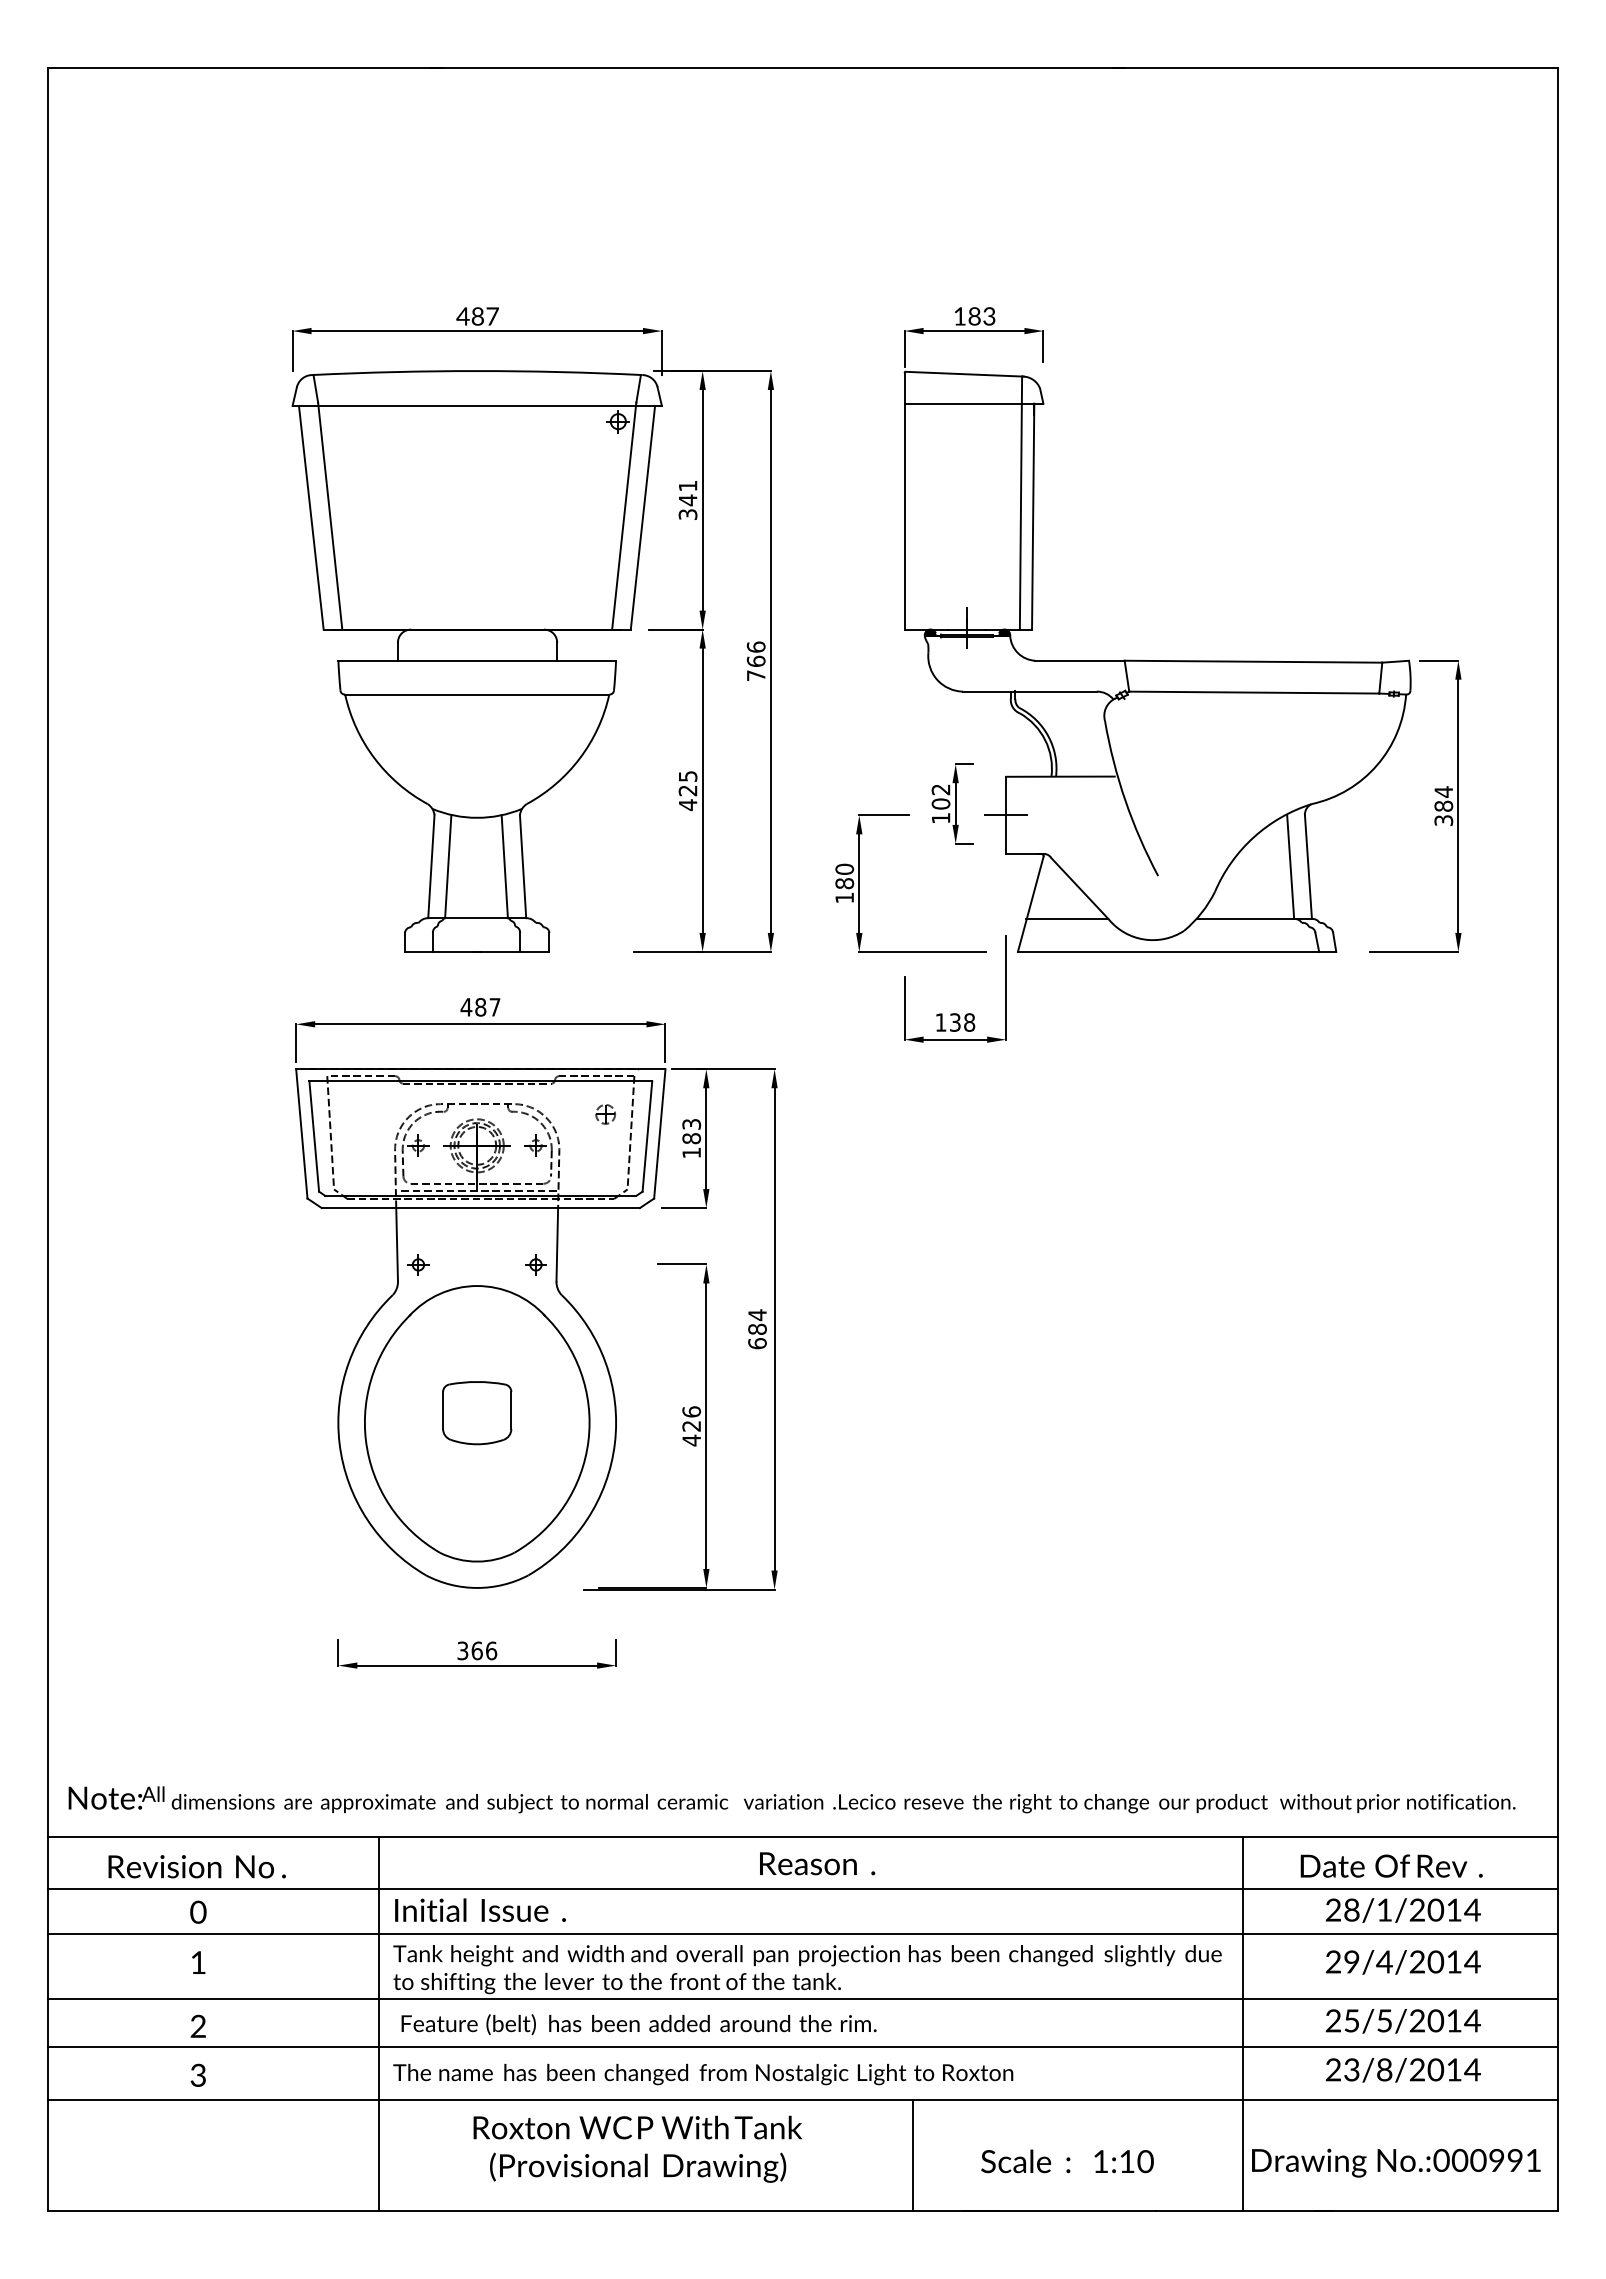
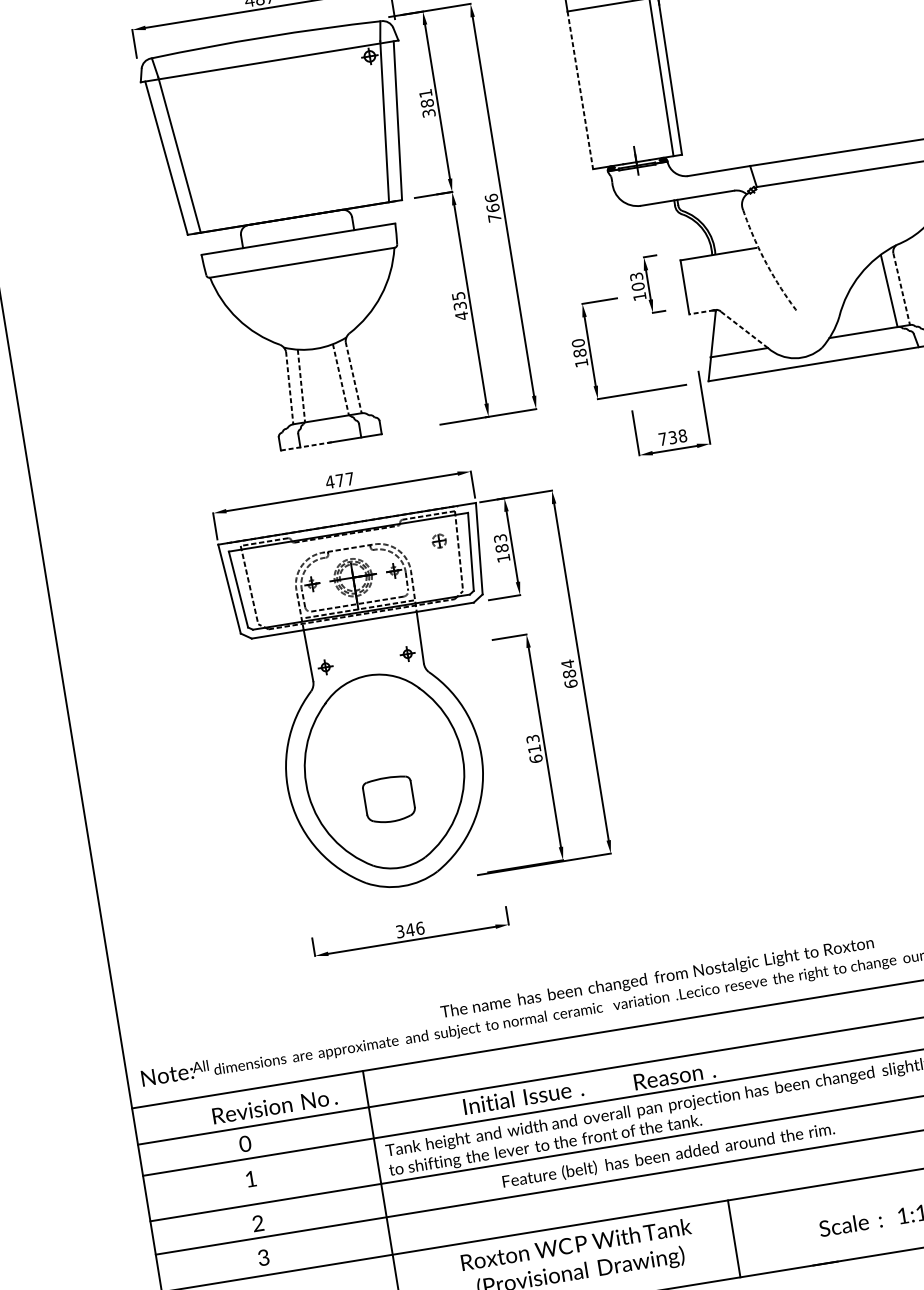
text: (687, 500) -> (427, 103), 341 -> 381
line: (904, 517) -> (580, 90), solid -> dashed
text: (941, 789) -> (636, 276), 102 -> 103
text: (688, 790) -> (460, 305), 425 -> 435
arc: (1125, 800) -> (766, 263), solid -> dashed
line: (1005, 815) -> (684, 287), removed
line: (1023, 854) -> (701, 312), solid -> dashed
line: (431, 866) -> (289, 387), solid -> dashed
line: (448, 866) -> (301, 385), solid -> dashed
line: (504, 866) -> (340, 379), solid -> dashed
line: (523, 866) -> (353, 377), solid -> dashed
line: (1308, 867) -> (901, 289), solid -> dashed
line: (1079, 888) -> (744, 330), solid -> dashed
line: (442, 951) -> (307, 445), solid -> dashed
text: (480, 1007) -> (339, 480), 487 -> 477
text: (940, 1022) -> (662, 439), 138 -> 738
part: (477, 1413) -> (389, 799), moved
text: (691, 1426) -> (534, 749), 426 -> 613
text: (477, 1650) -> (410, 929), 366 -> 346
text: (817, 1863) -> (674, 1075), moved
text: (196, 1866) -> (274, 1106), moved
text: (480, 1909) -> (523, 1096), moved
text: (638, 2024) -> (668, 1155), moved
text: (703, 2074) -> (657, 978), moved
line: (912, 2155) -> (734, 1238), moved

